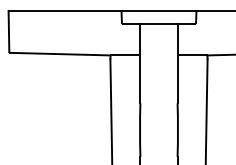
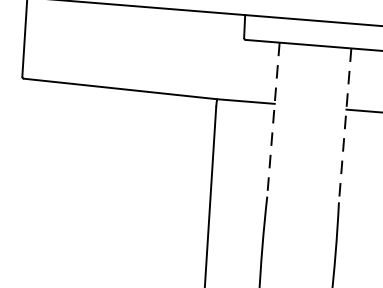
line: (140, 63) -> (273, 119), solid -> dashed
line: (177, 63) -> (345, 125), solid -> dashed

